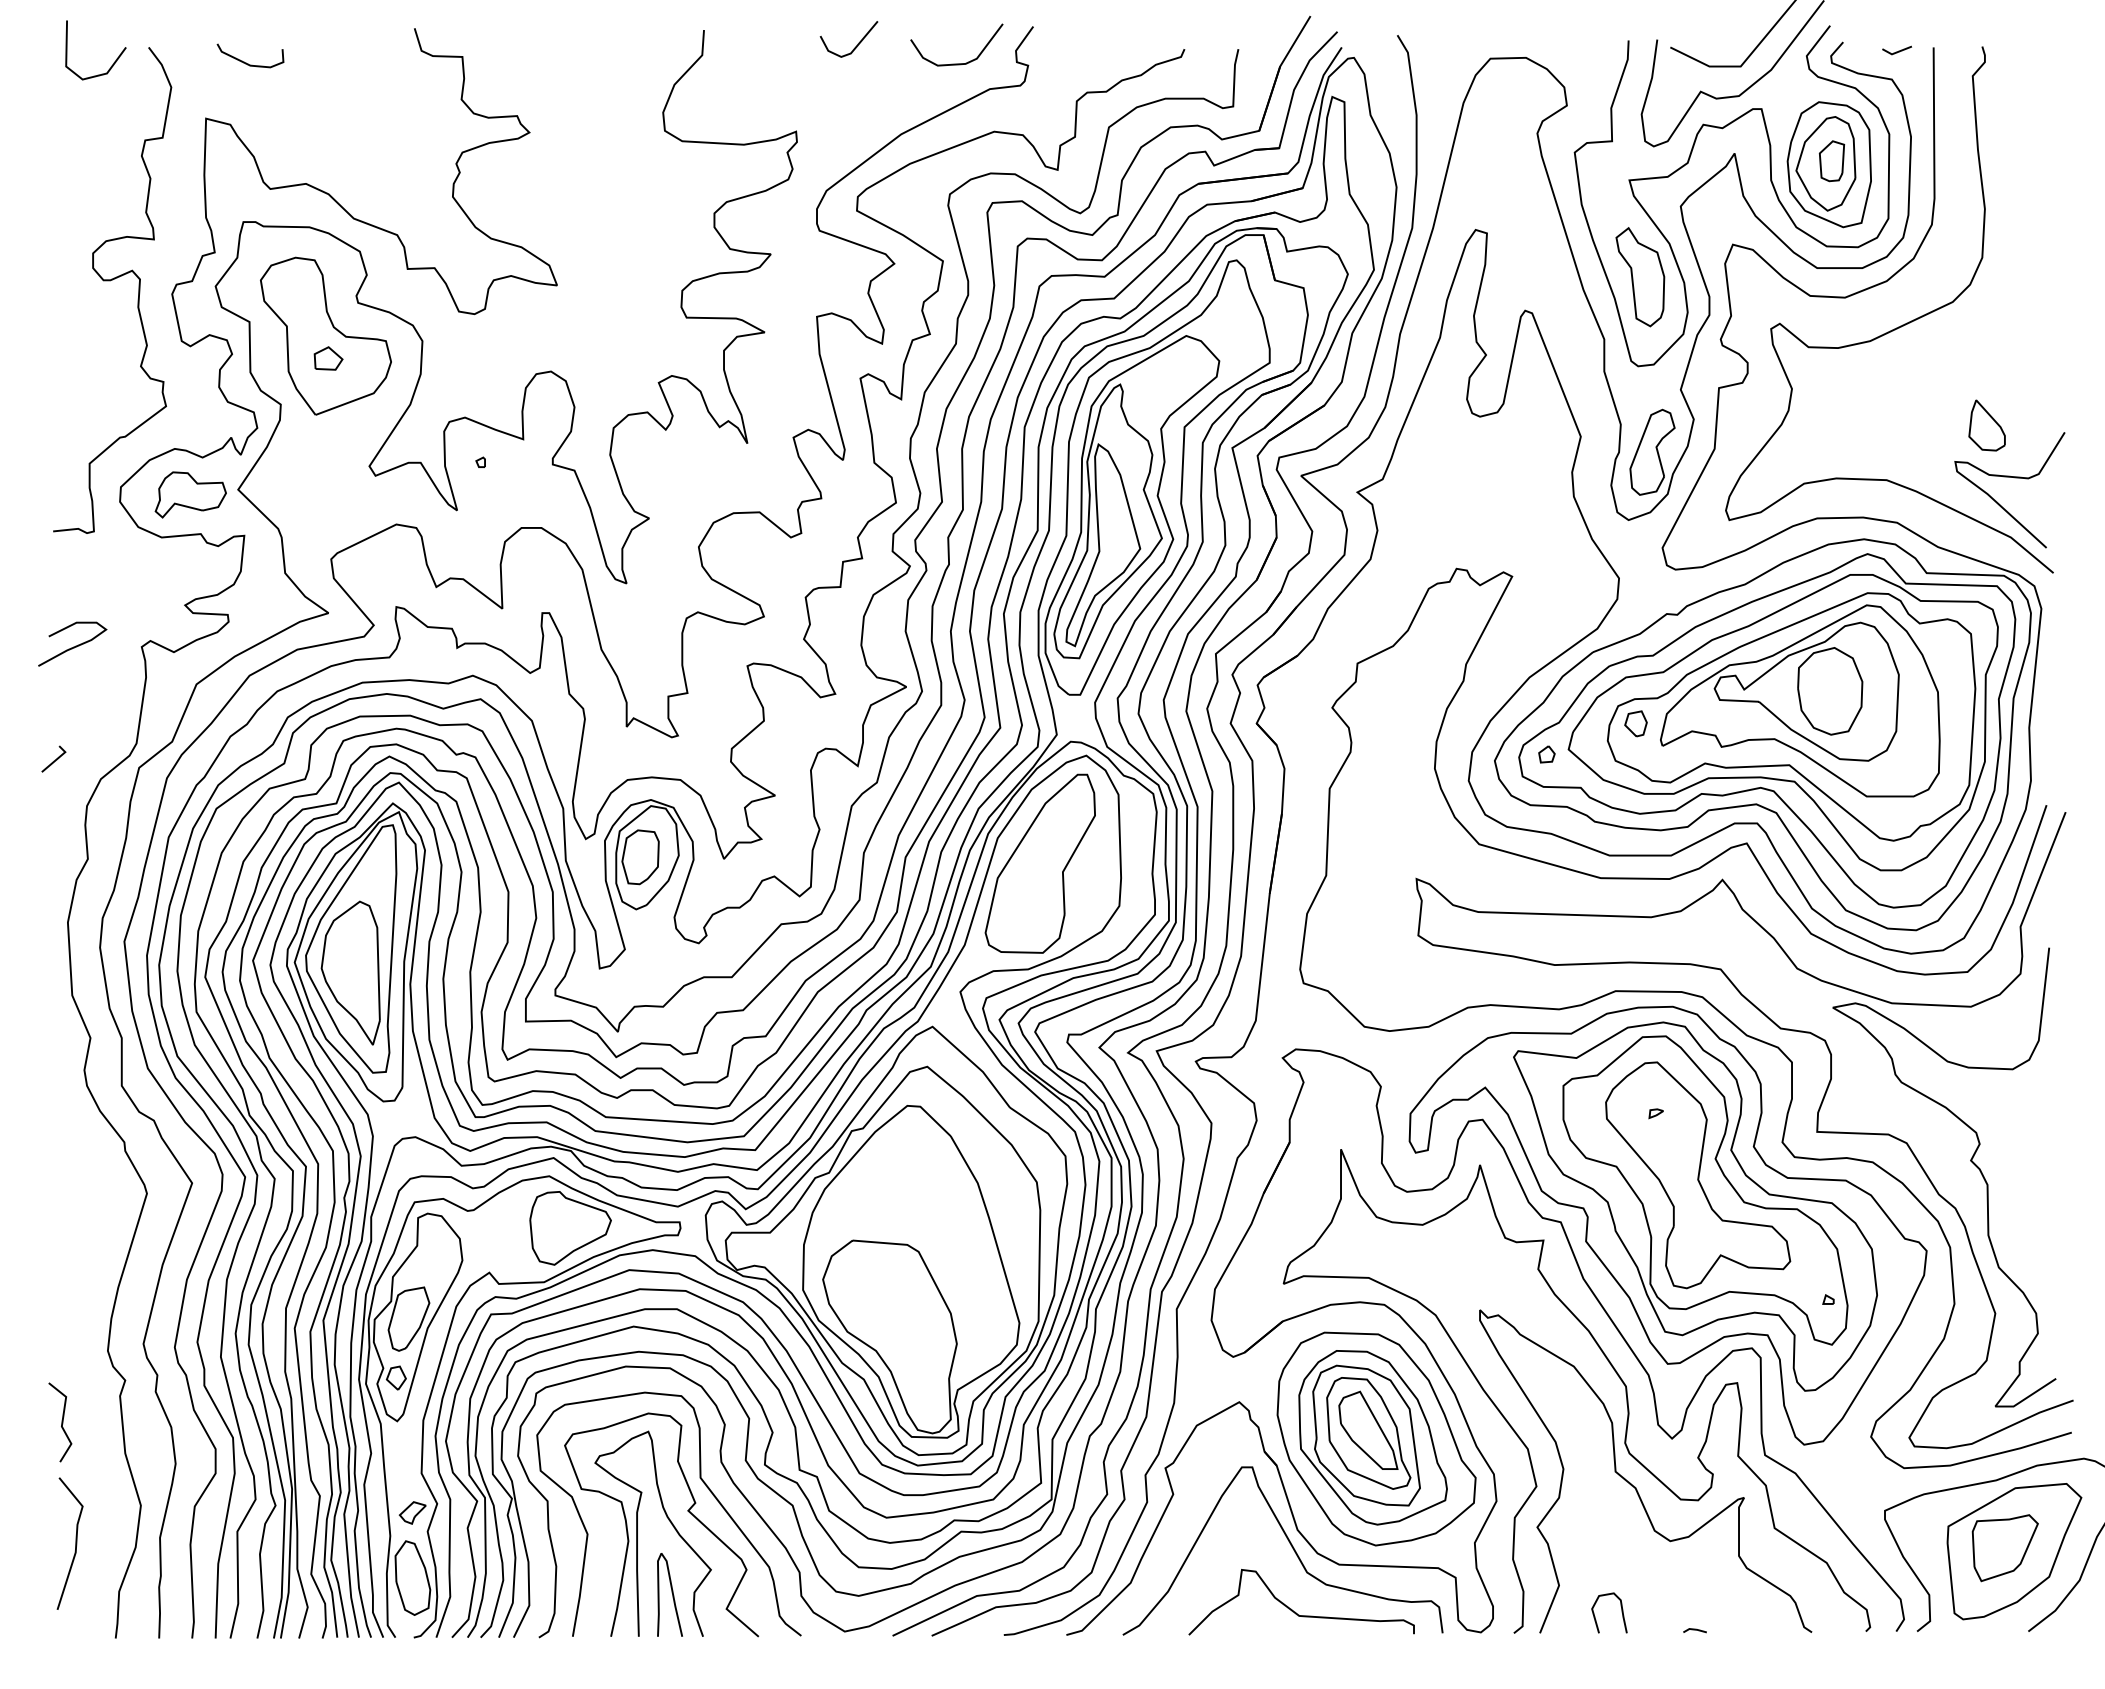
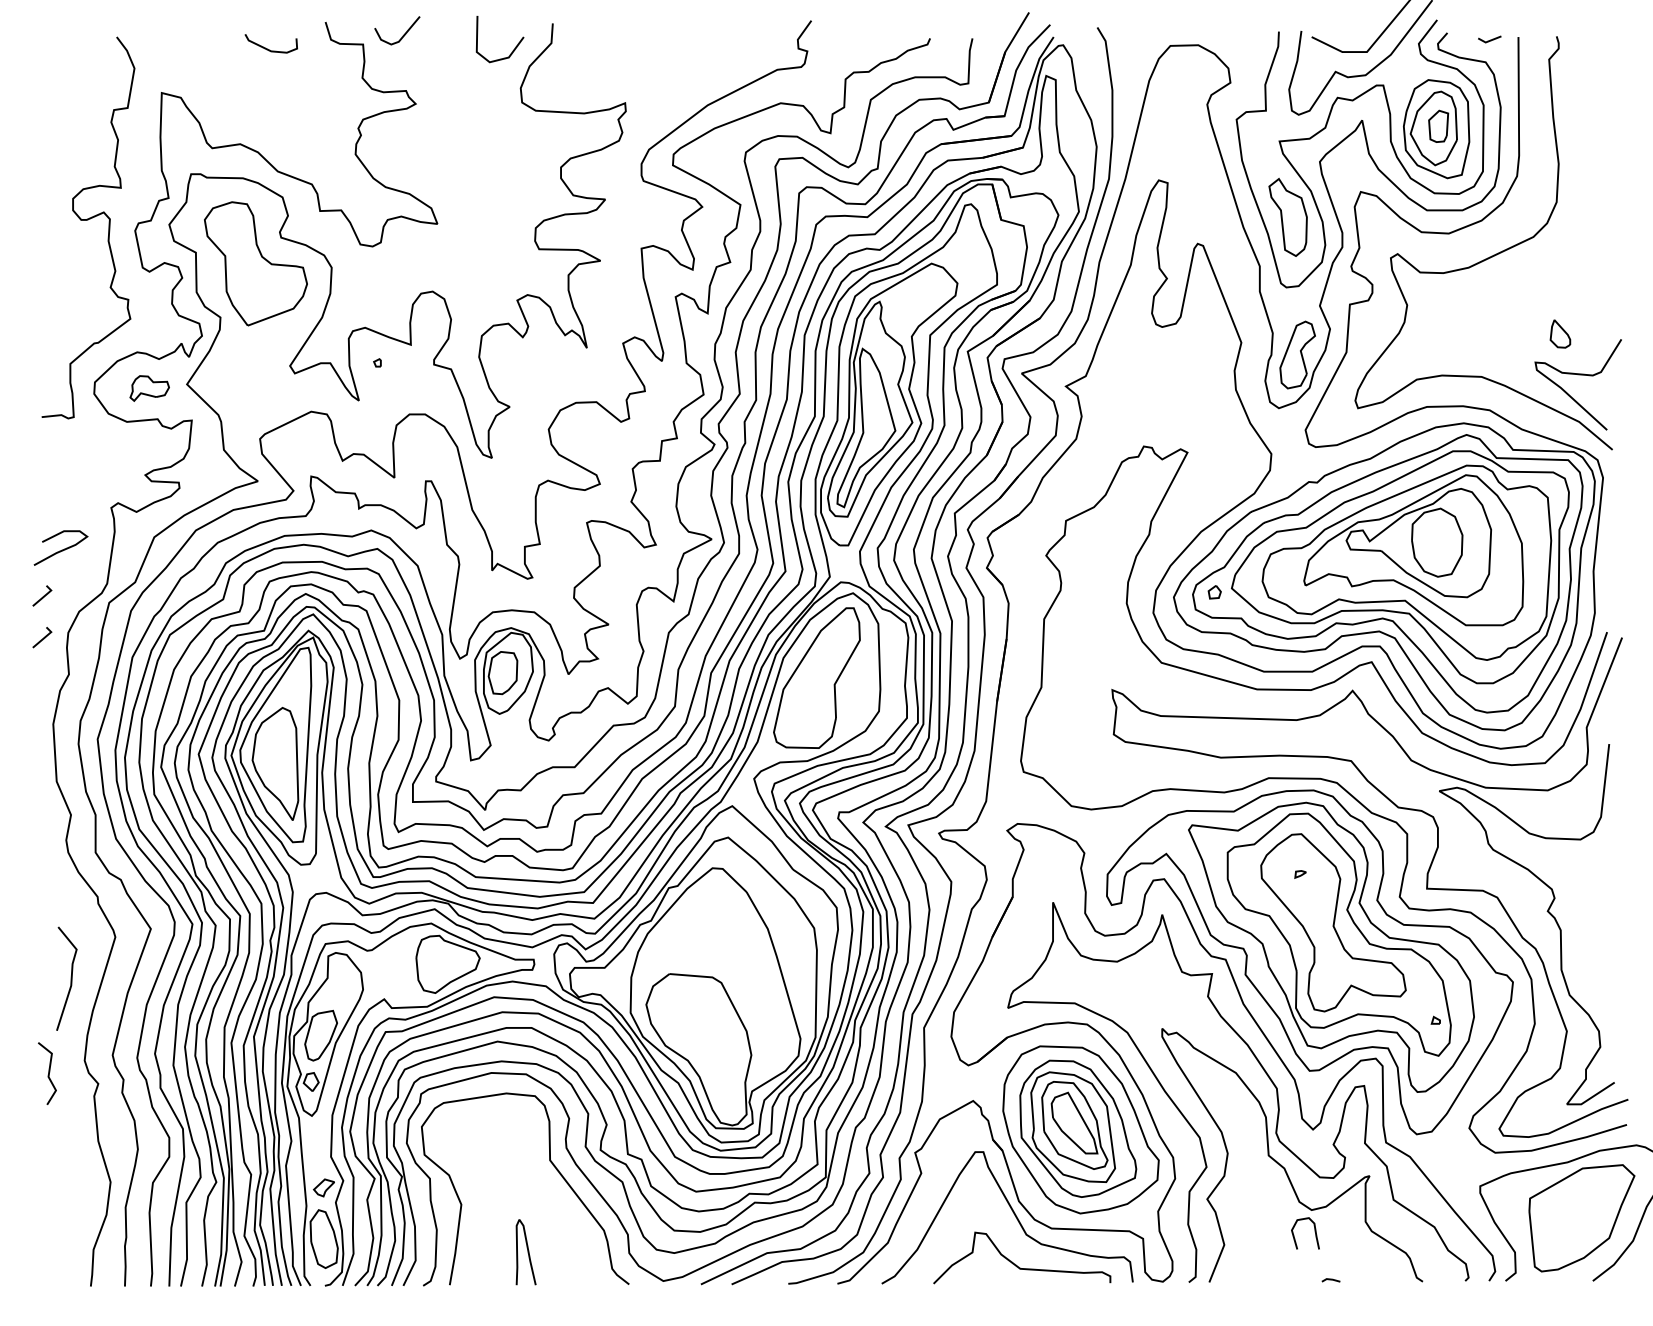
line: (855, 46) -> (402, 36), moved
line: (113, 62) -> (513, 48), moved
curve: (246, 62) -> (268, 48), moved
curve: (956, 63) -> (751, 49), removed
part: (328, 358) -> (257, 281), removed
part: (1986, 425) -> (1559, 333), size x0.7
part: (190, 494) -> (149, 388), size x0.7
curve: (73, 646) -> (61, 549), moved
part: (1635, 723) -> (1284, 567), removed
line: (53, 813) -> (41, 638), added
line: (61, 1422) -> (48, 1073), moved
part: (668, 1520) -> (524, 1193), removed
line: (75, 1543) -> (71, 978), moved
part: (2004, 1548) -> (1574, 1215), removed
curve: (1621, 1612) -> (1314, 1233), moved

